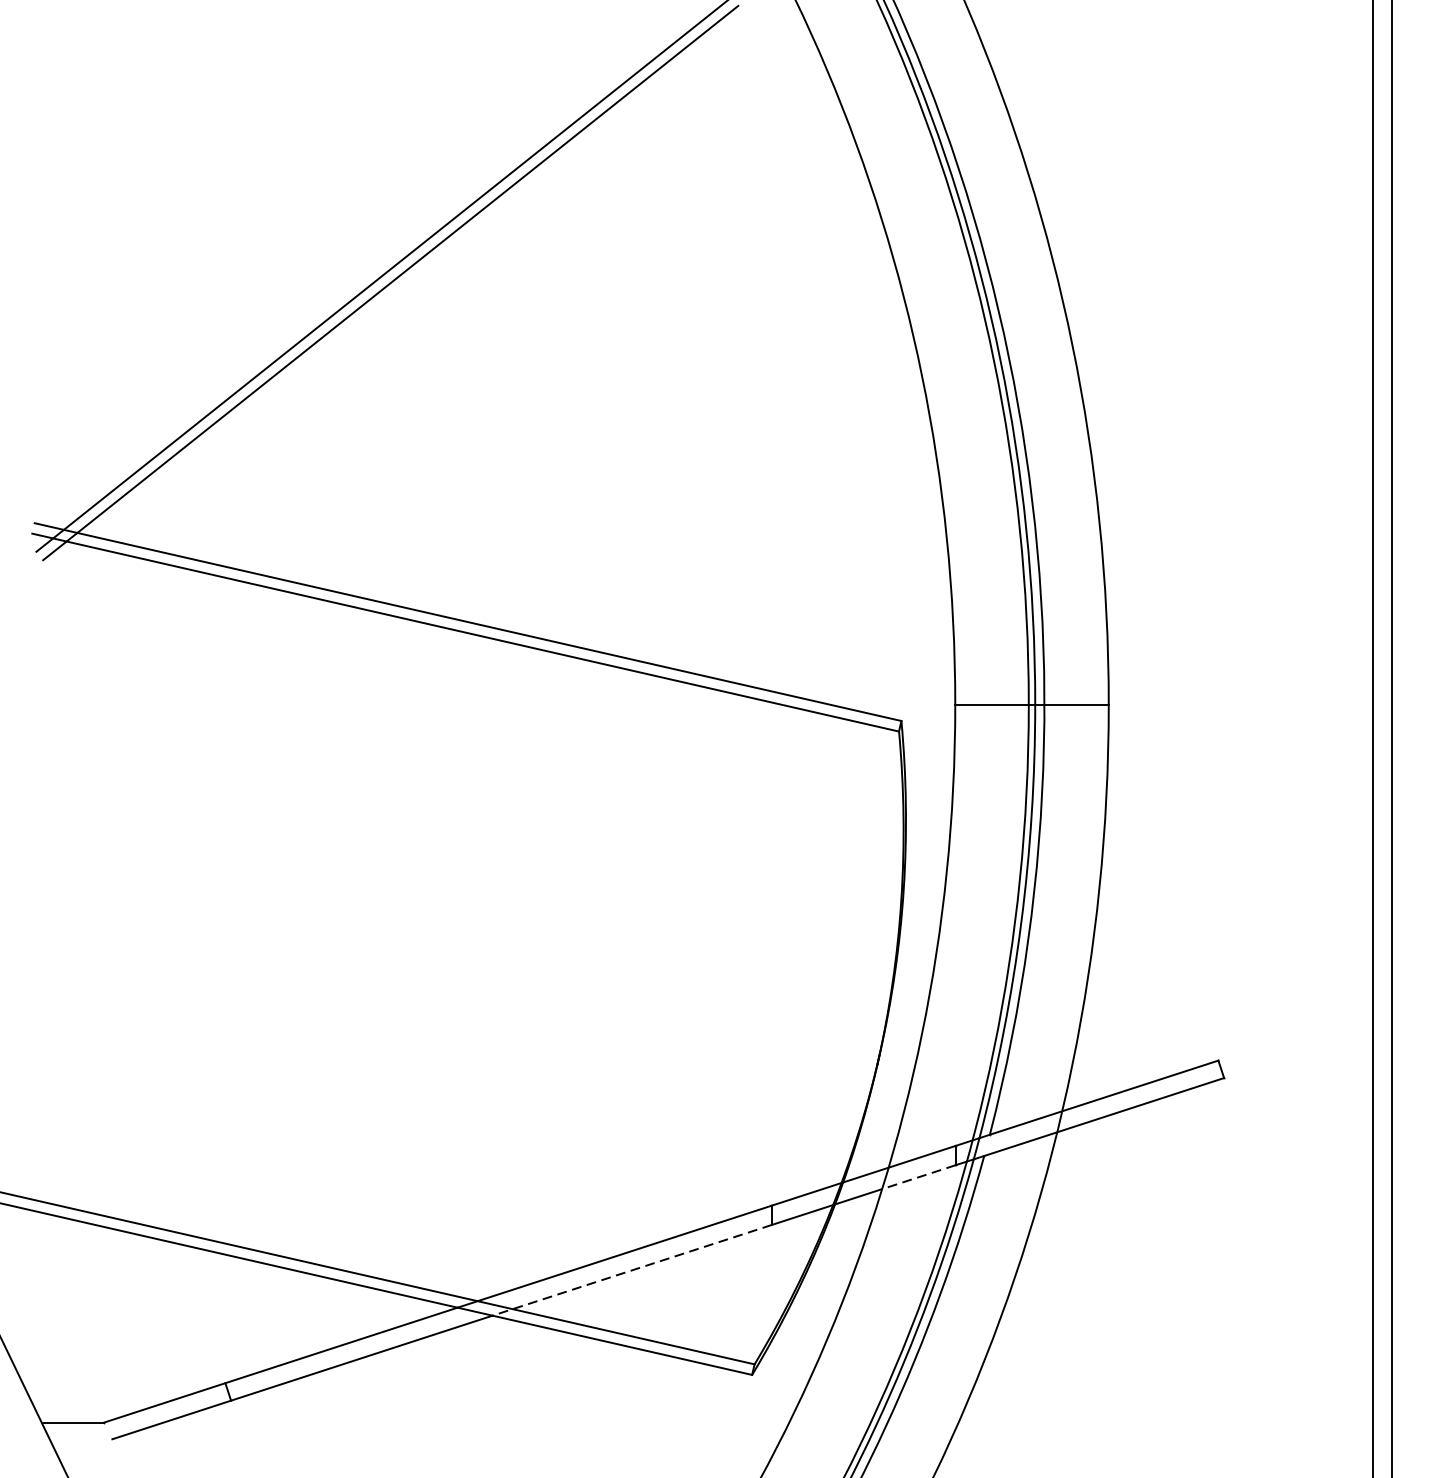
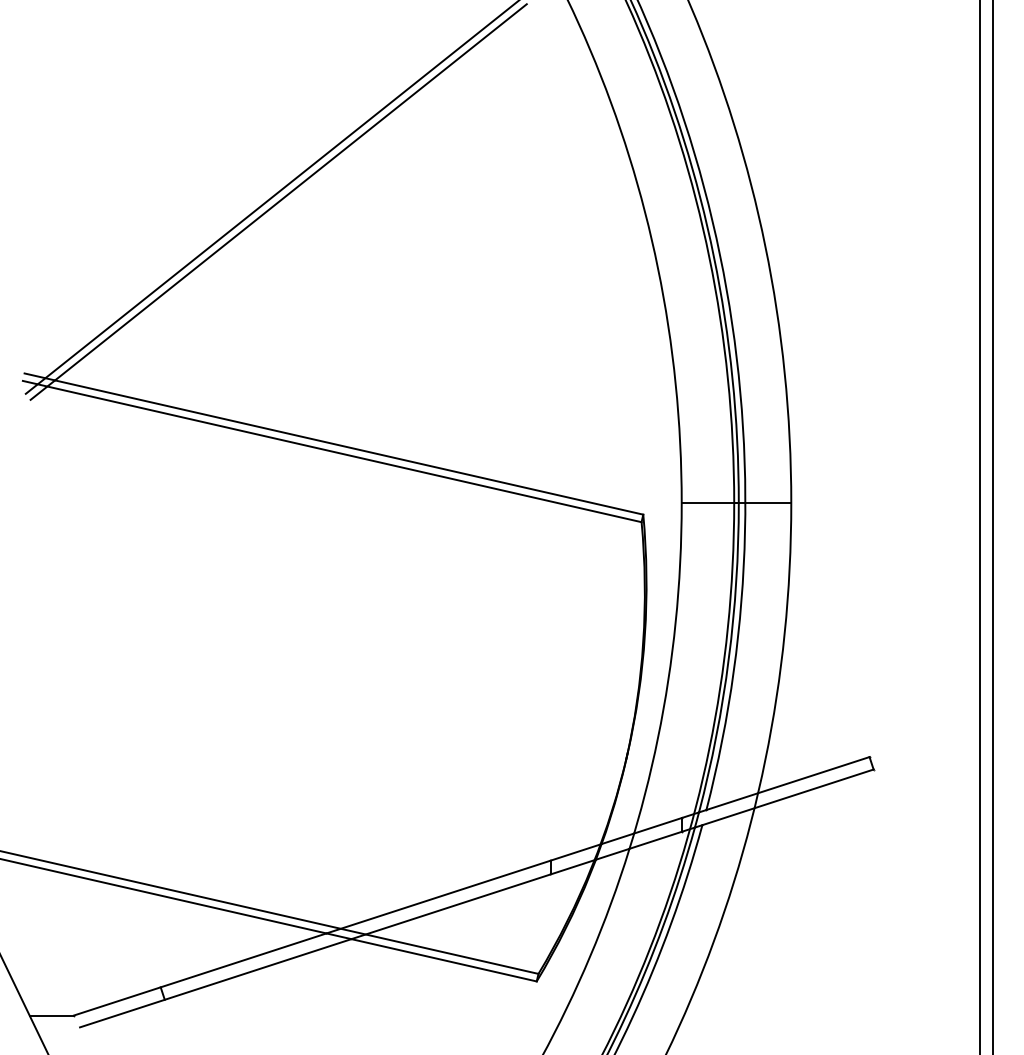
line: (918, 1177) -> (655, 840), dashed -> solid
line: (632, 1269) -> (451, 906), dashed -> solid

